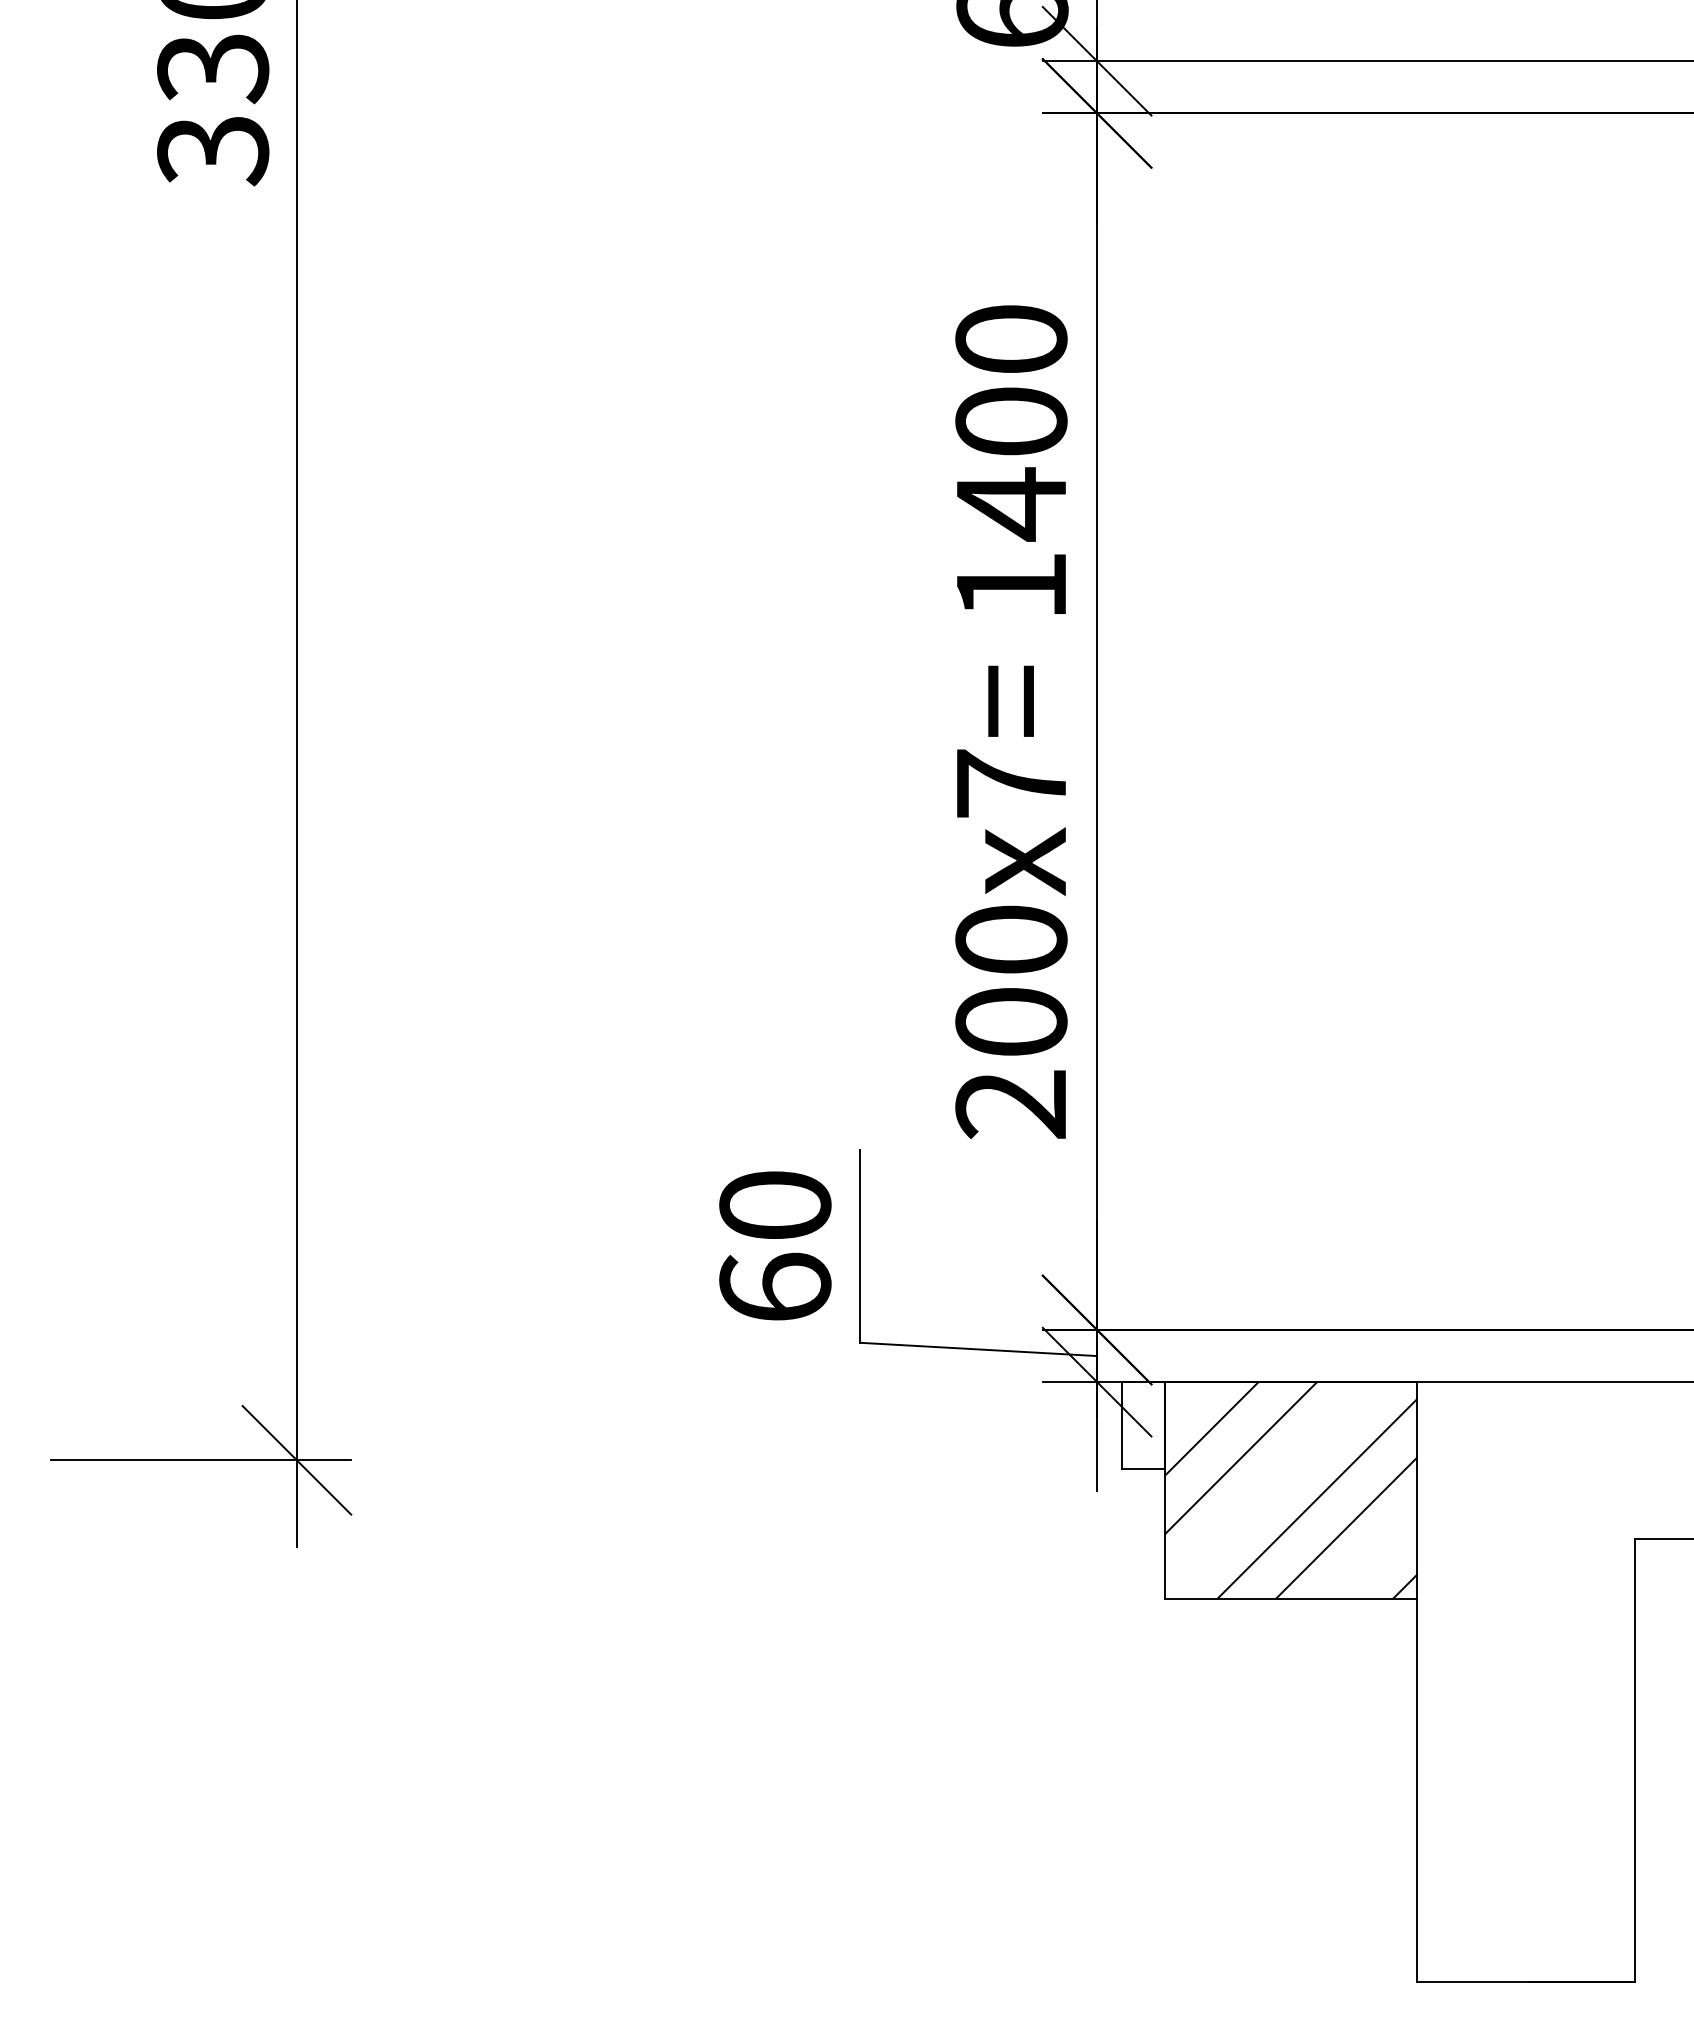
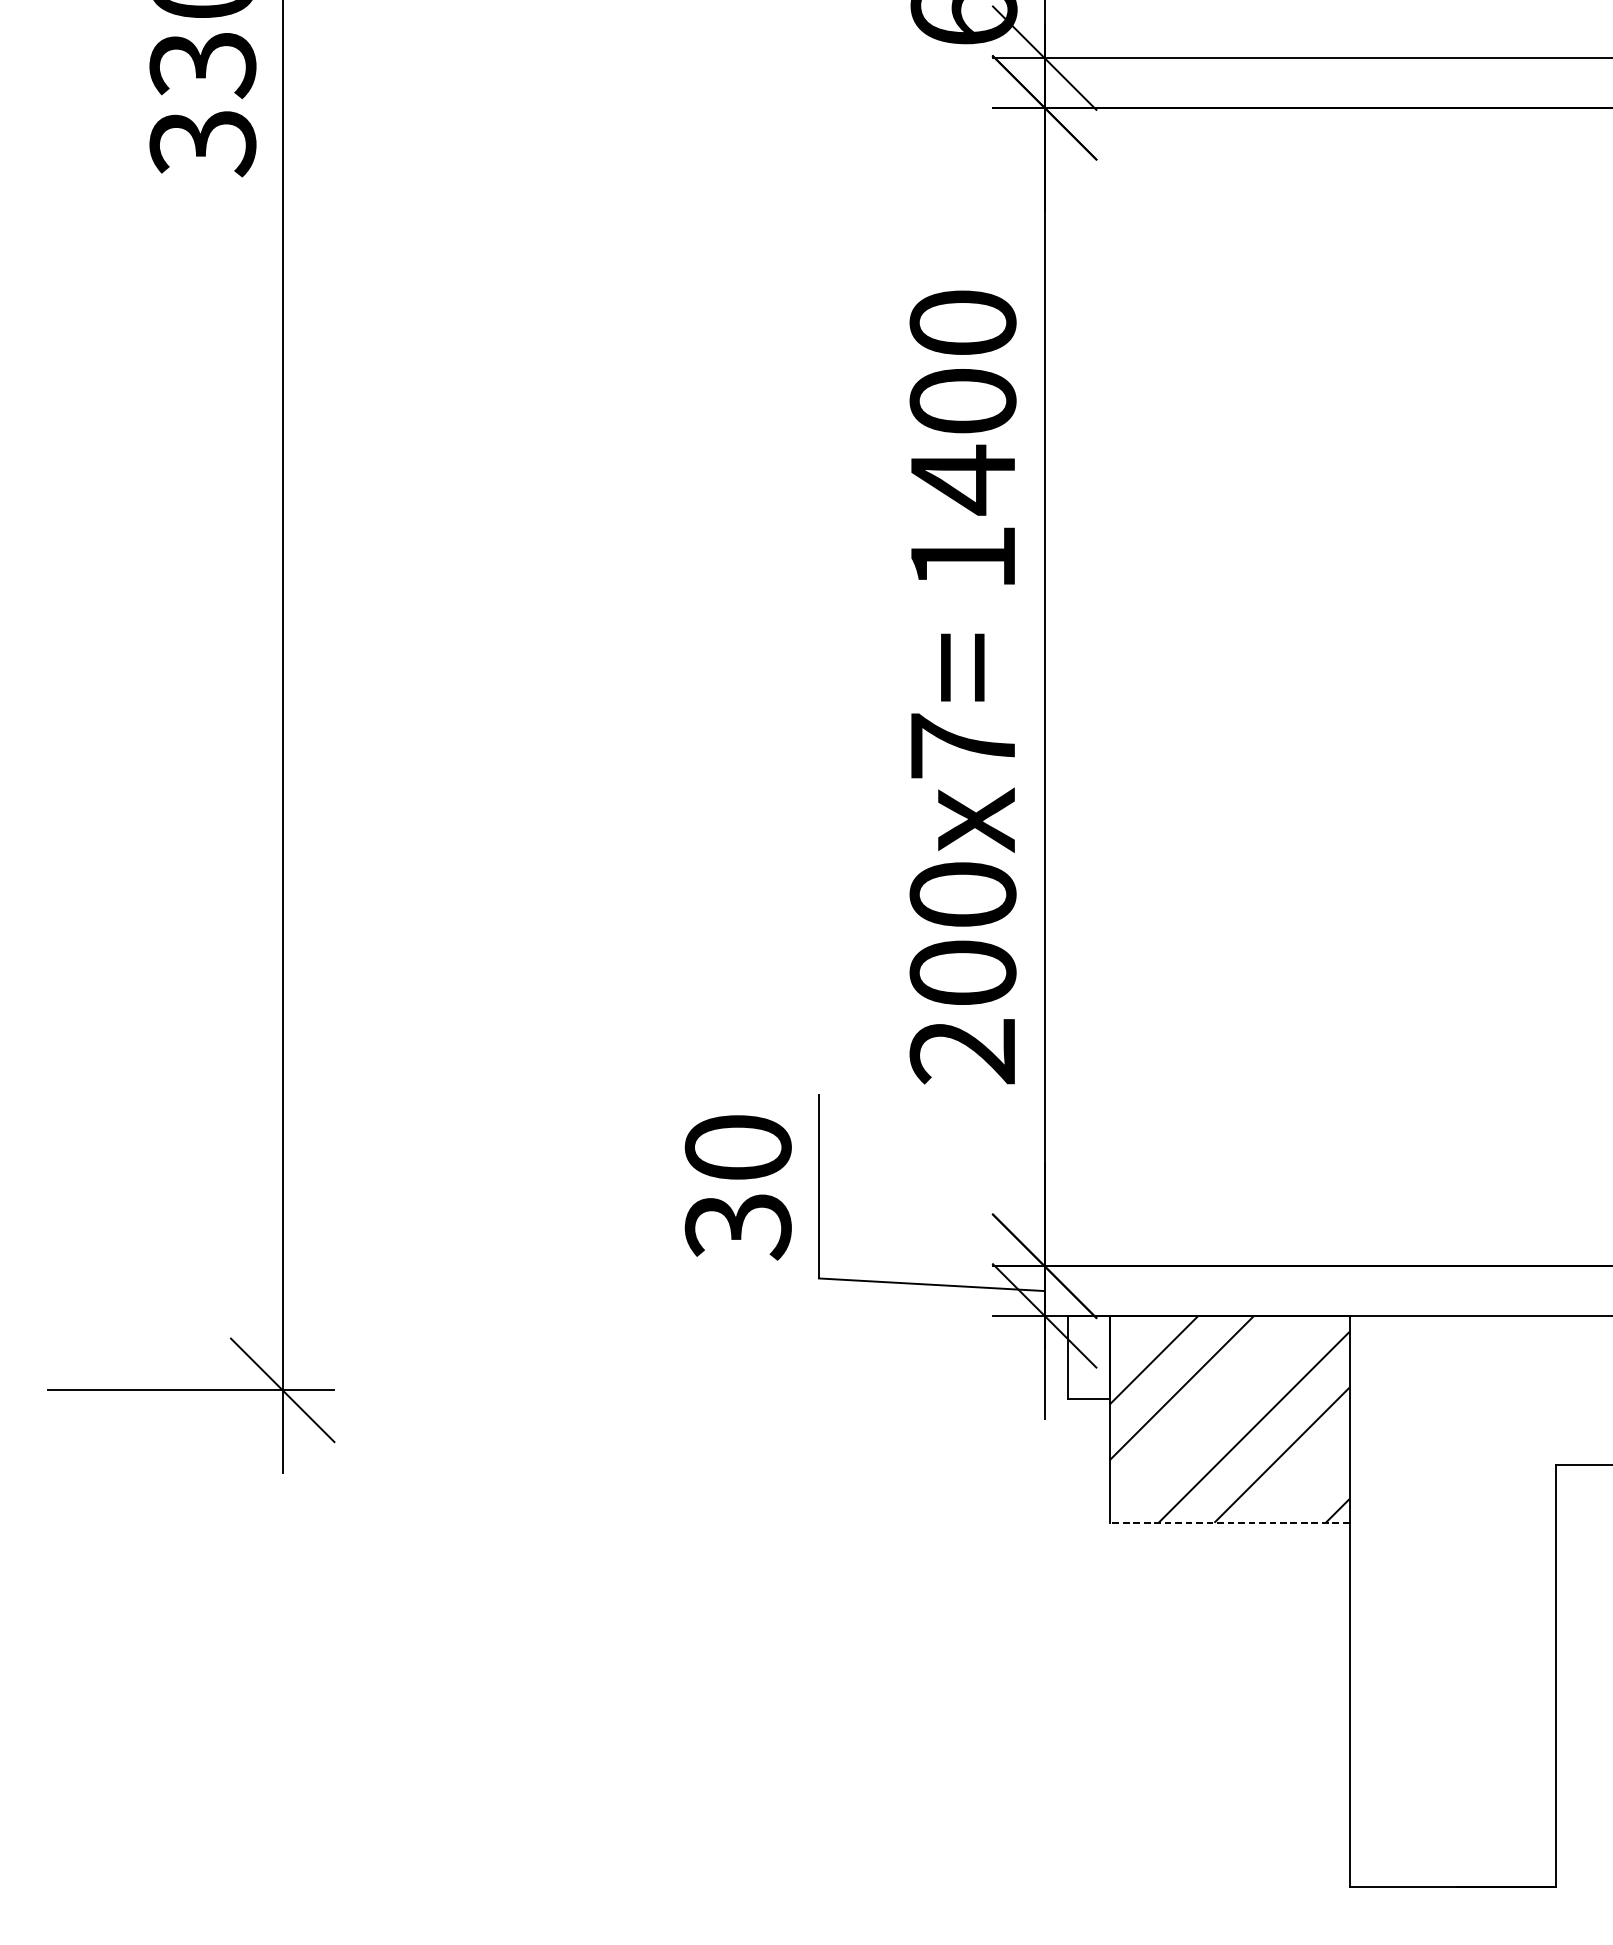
text: (775, 1288) -> (738, 1226), 60 -> 30
line: (1290, 1599) -> (1228, 1522), solid -> dashed

